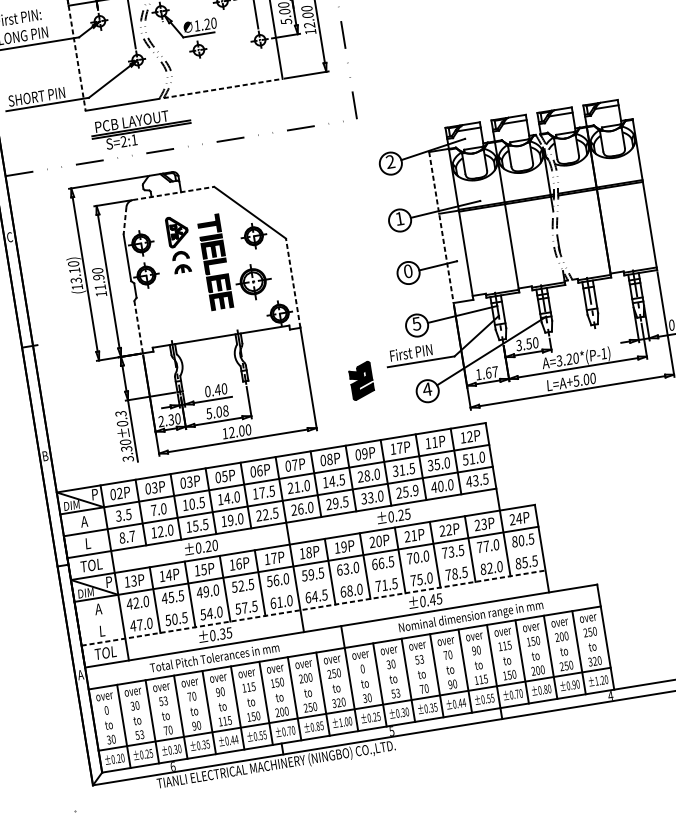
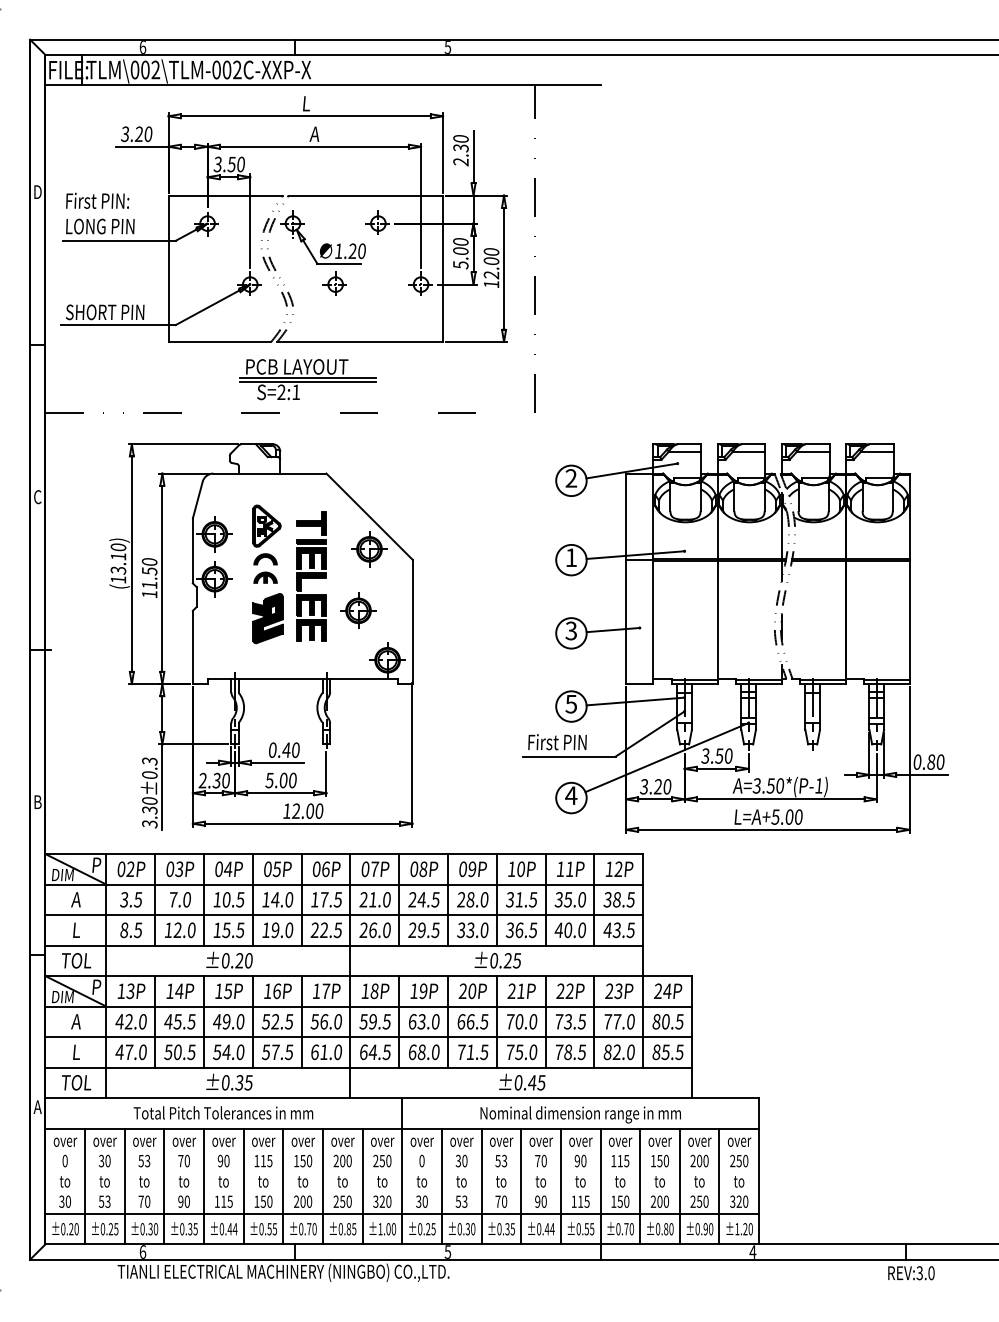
line: (77, 58) -> (168, 269), dashed -> solid
line: (223, 88) -> (360, 341), dashed -> solid
part: (140, 129) -> (307, 379), moved
line: (173, 193) -> (269, 473), dashed -> solid
line: (124, 221) -> (197, 500), dashed -> solid
line: (441, 227) -> (626, 579), dashed -> solid
text: (408, 270) -> (571, 630), 0 -> 3
text: (98, 277) -> (149, 571), 11.90 -> 11.50
part: (253, 281) -> (358, 610), size x0.71
line: (293, 282) -> (412, 621), dashed -> solid
line: (138, 327) -> (192, 647), dashed -> solid
text: (569, 359) -> (770, 785), A=3.20*(P-1) -> A=3.50*(P-1)
text: (486, 373) -> (655, 786), 1.67 -> 3.20
part: (361, 380) -> (267, 618), moved
text: (225, 411) -> (292, 780), 5.08 -> 5.00
text: (400, 448) -> (521, 869), 17P -> 10P
text: (474, 458) -> (619, 899), 51.0 -> 38.5
text: (189, 482) -> (227, 869), 03P -> 04P
text: (325, 482) -> (412, 899), 14.5 -> 24.5
text: (407, 492) -> (521, 930), 25.9 -> 36.5
text: (131, 536) -> (137, 930), 8.7 -> 8.5
line: (309, 586) -> (368, 1037), added
line: (314, 607) -> (369, 1067), dashed -> solid

